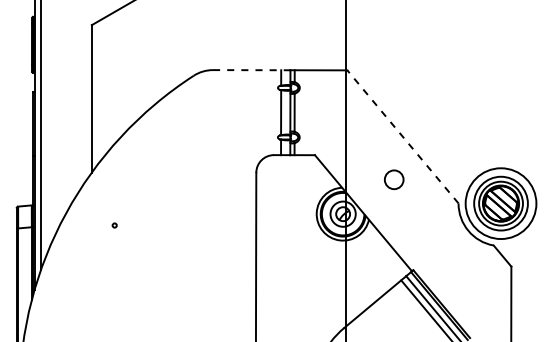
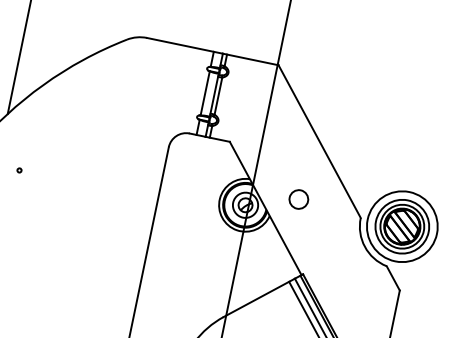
line: (251, 70) -> (184, 46), dashed -> solid
line: (402, 136) -> (319, 141), dashed -> solid
circle: (394, 179) -> (299, 199), moved

